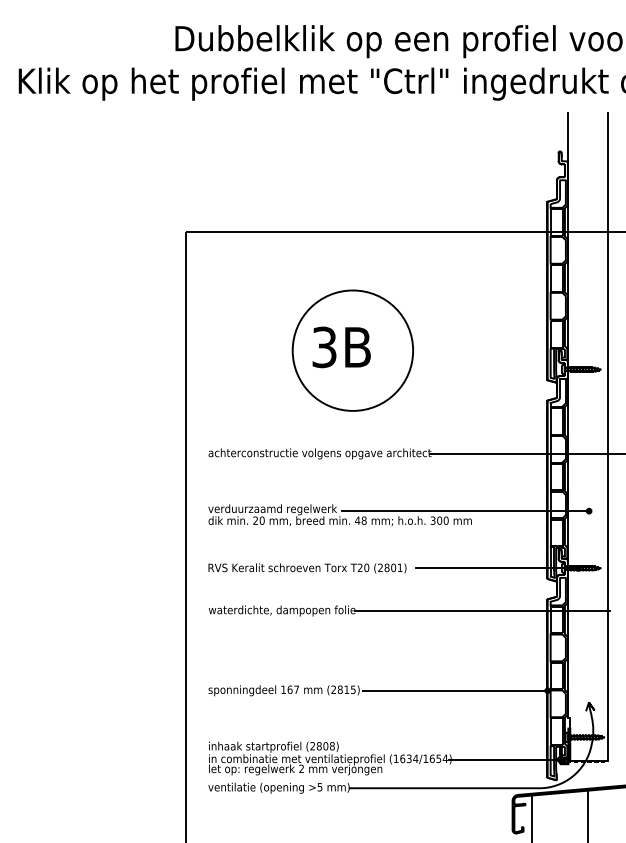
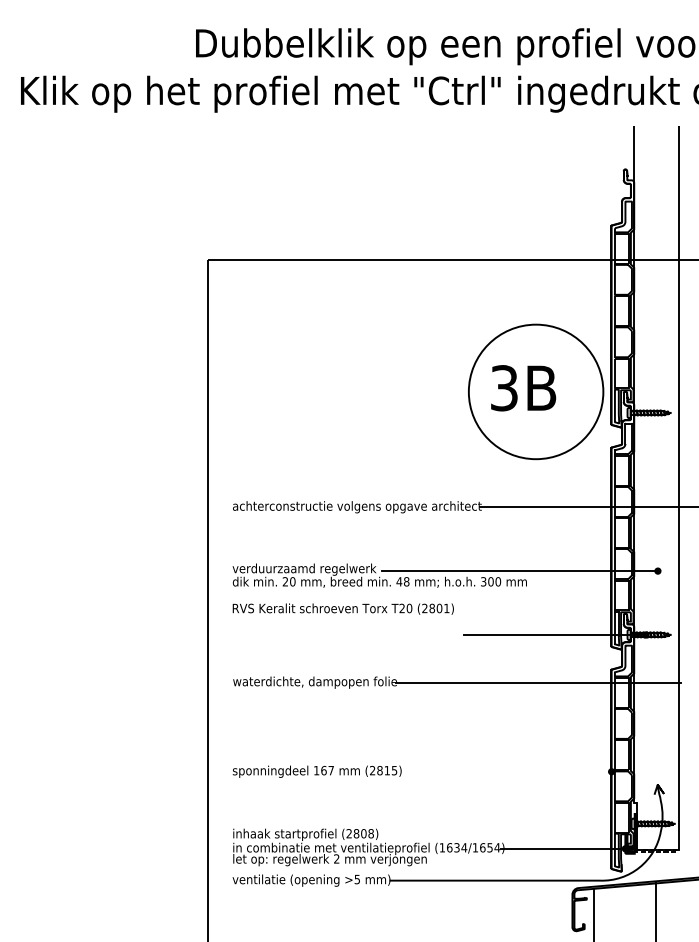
part: (353, 350) -> (536, 391), moved
text: (306, 567) -> (342, 608), moved
line: (454, 690) -> (507, 771), removed

